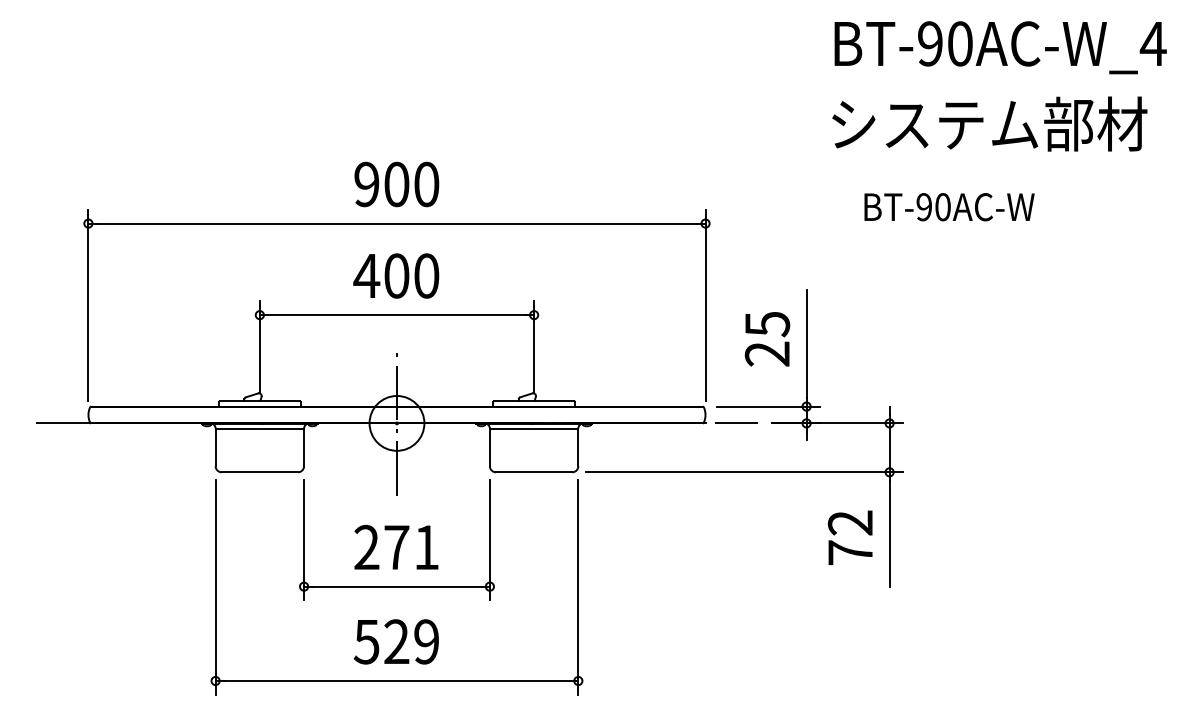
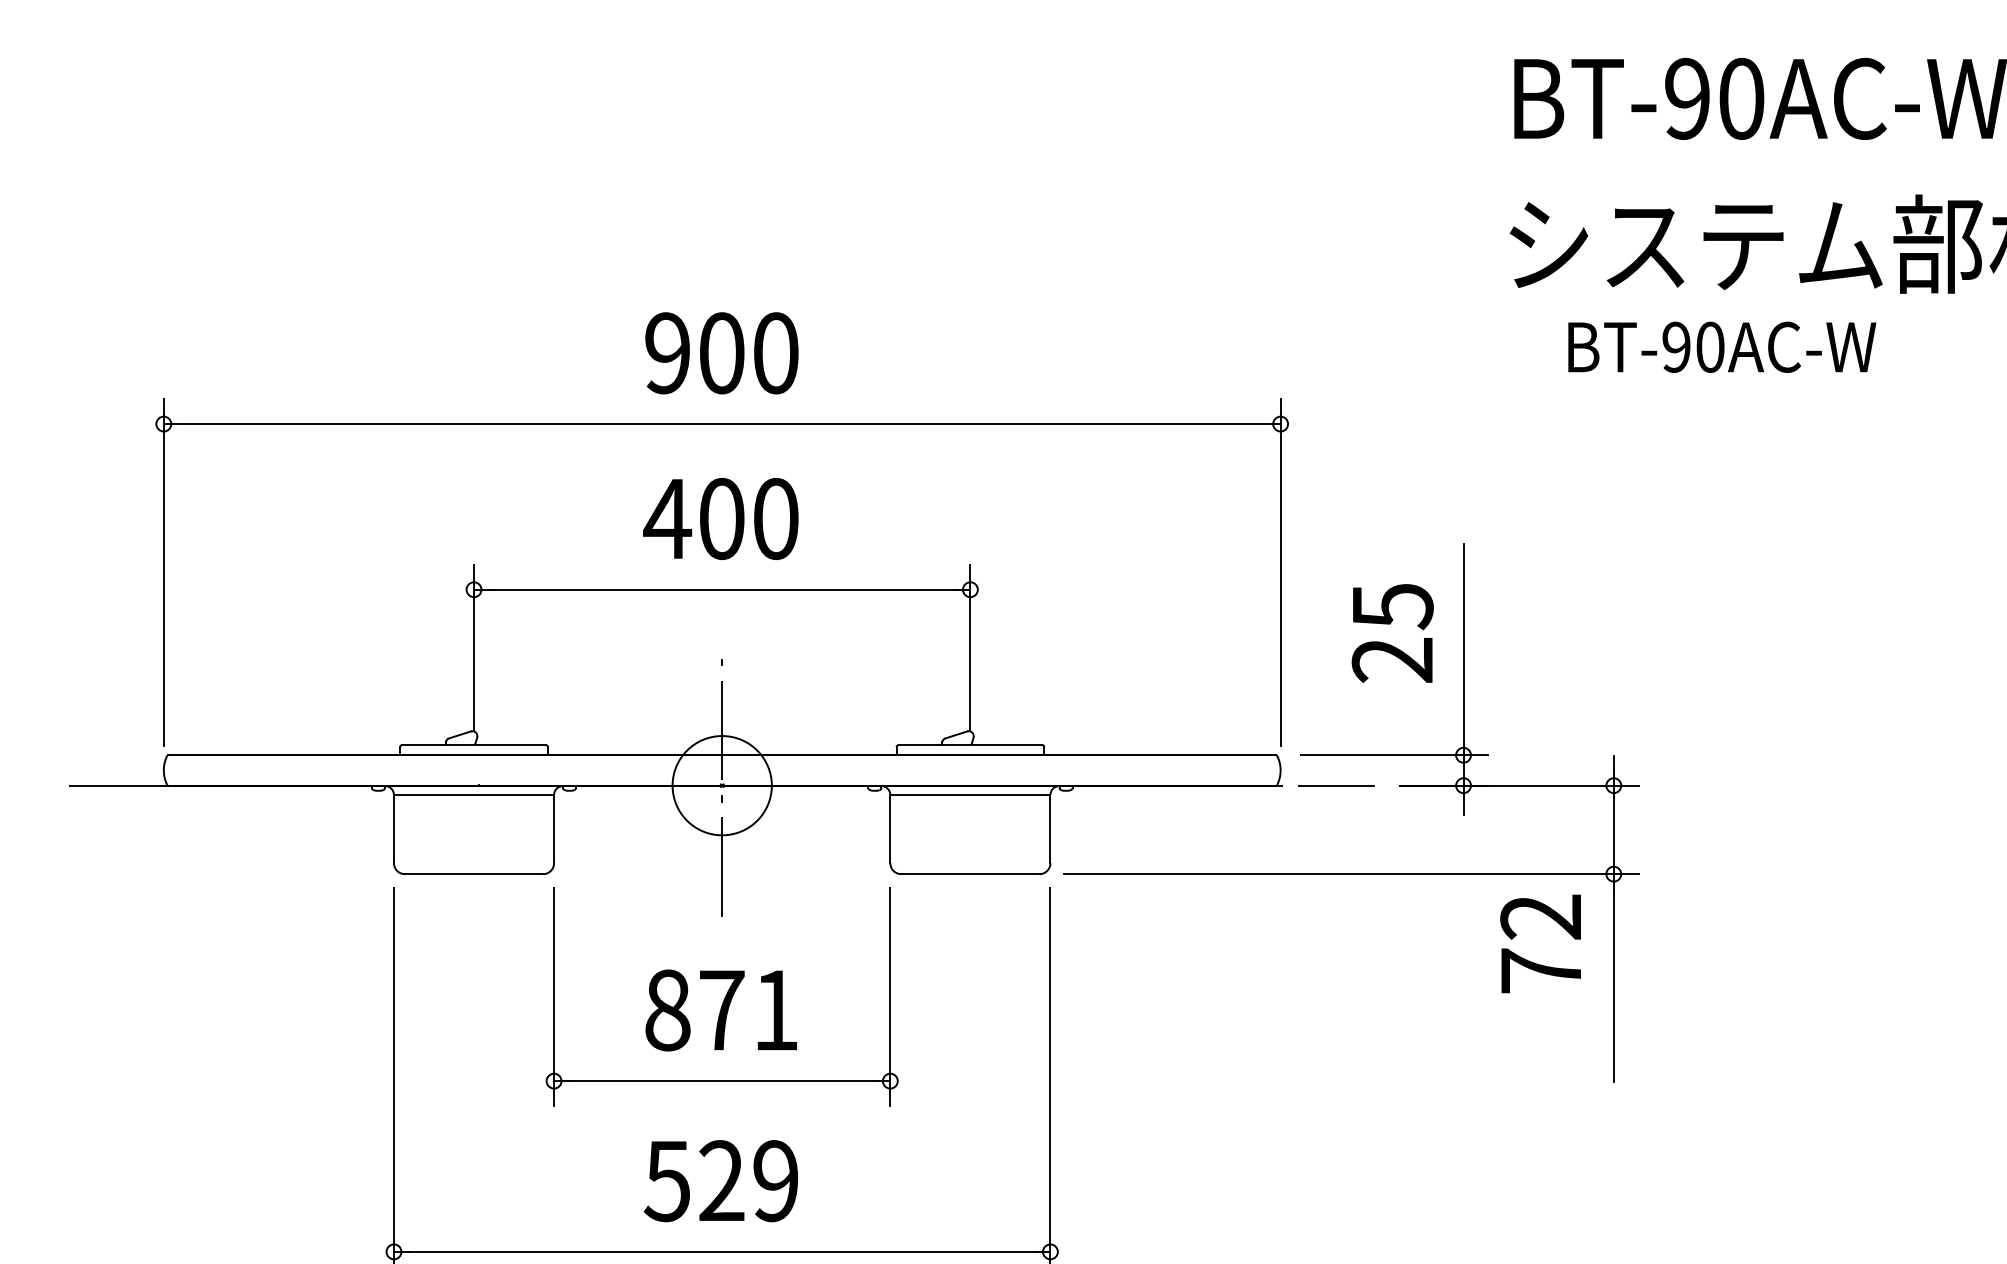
text: (949, 207) -> (1722, 347), moved
text: (849, 537) -> (1539, 943), moved
text: (366, 547) -> (667, 1010), 271 -> 871

